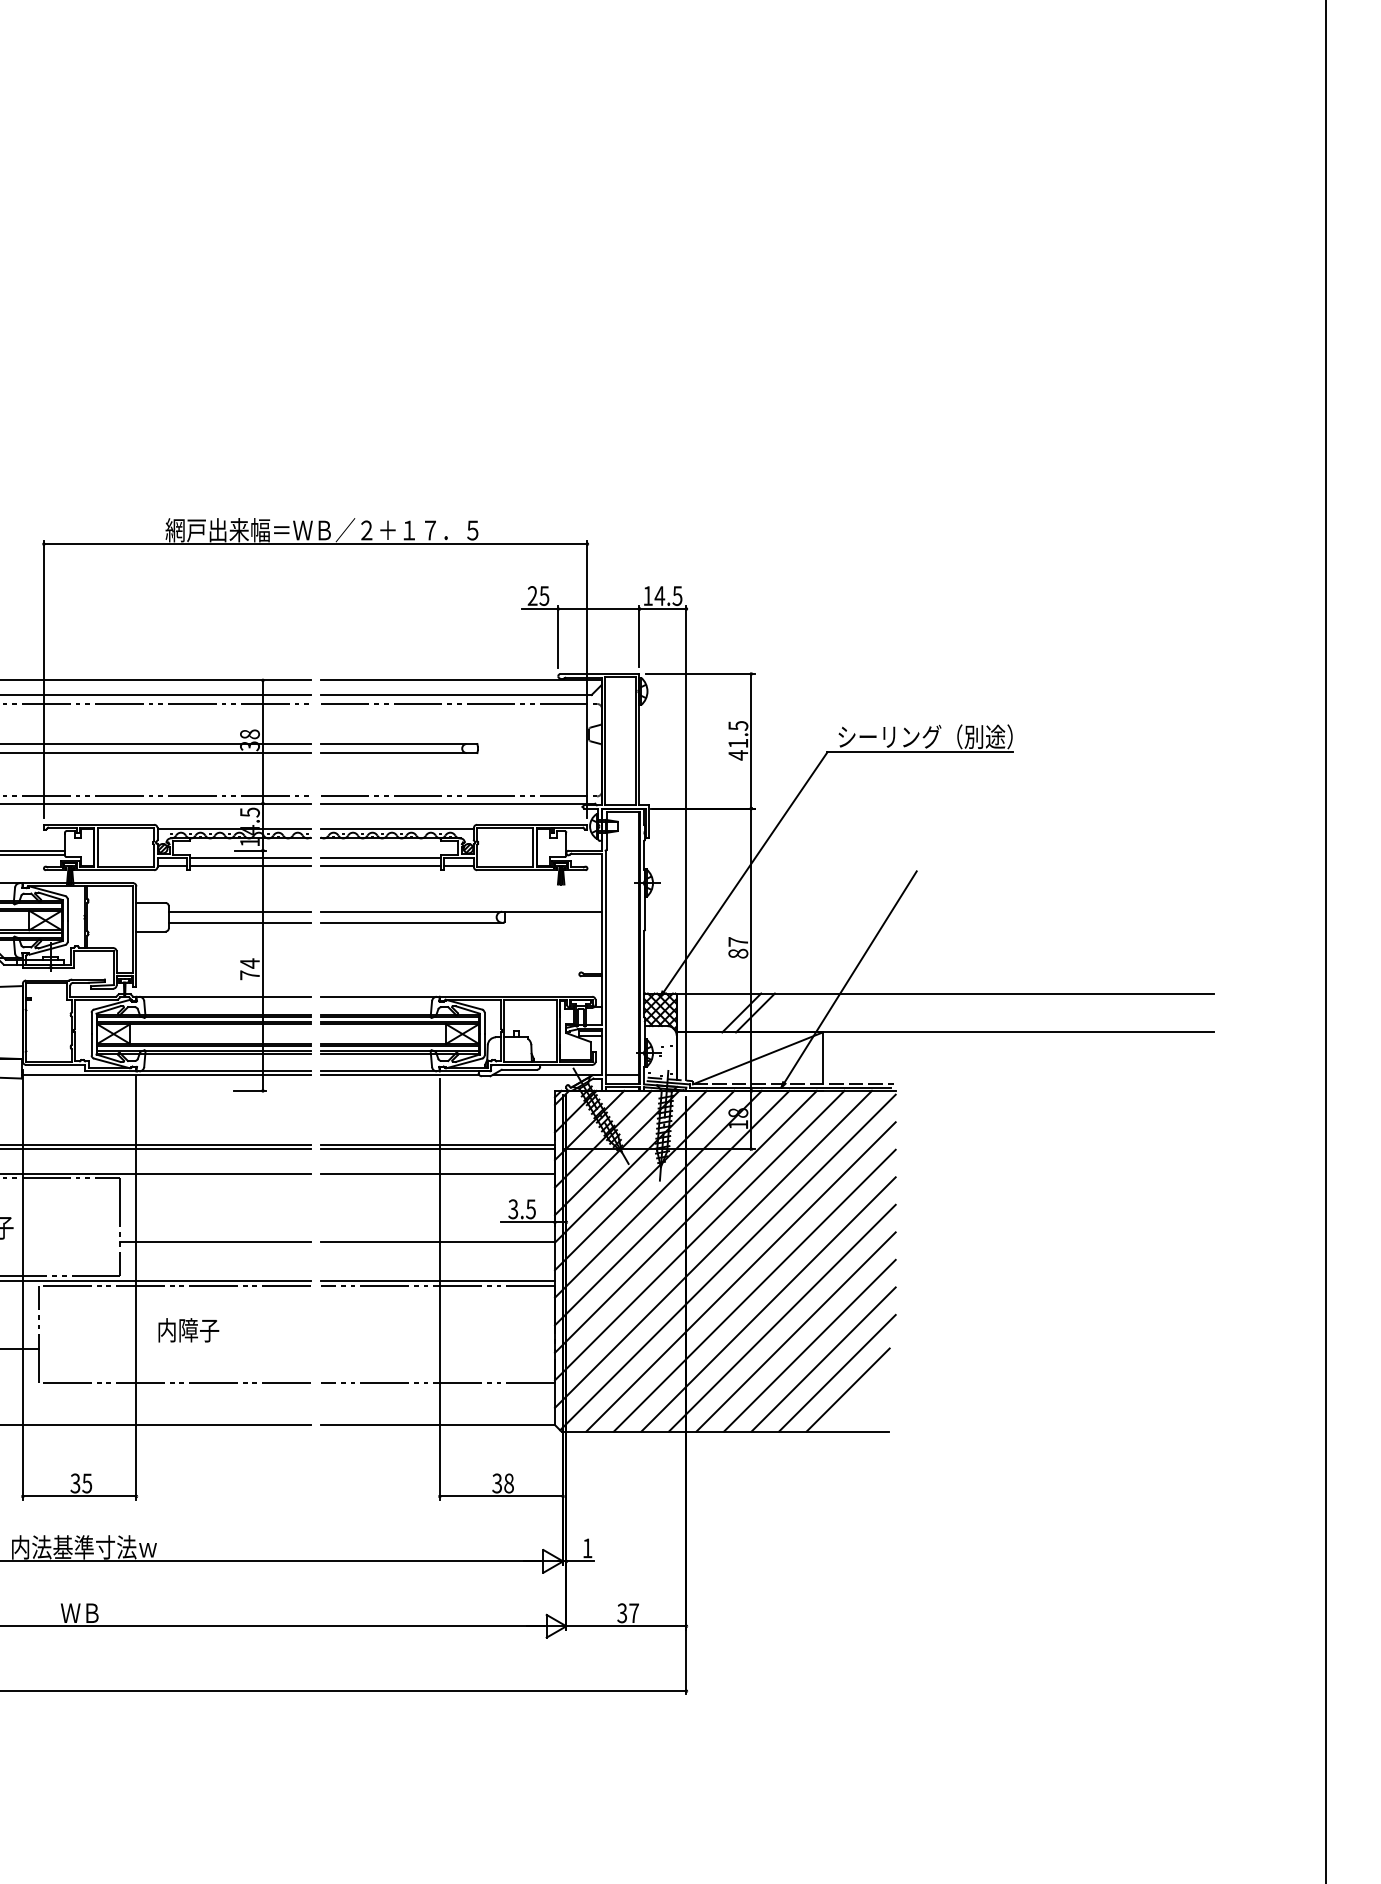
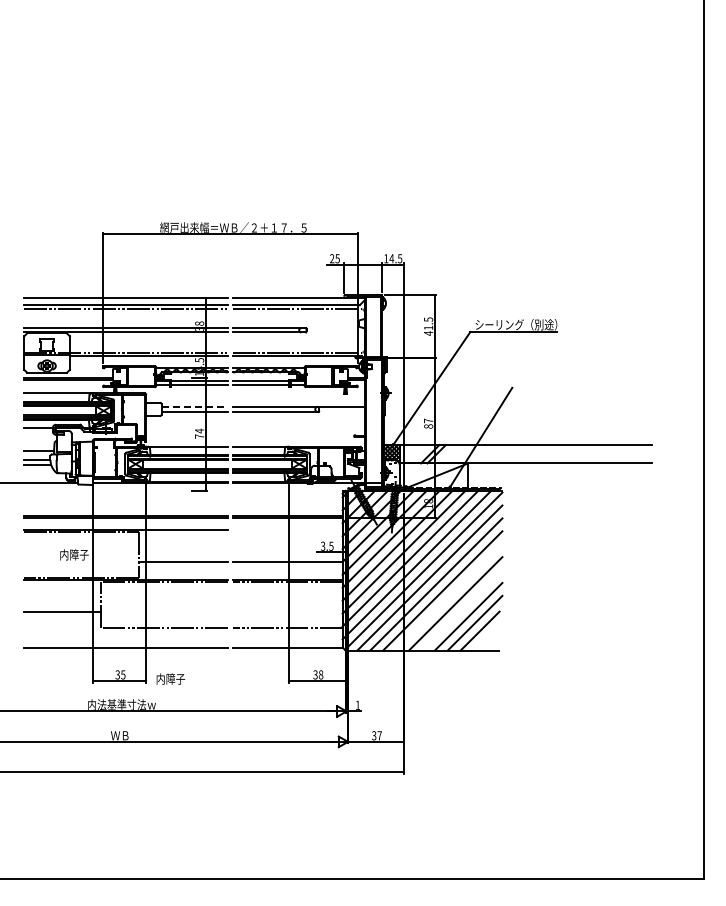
line: (241, 911) -> (195, 406), solid -> dashed
line: (437, 1173) -> (287, 529), removed
line: (782, 1318) -> (449, 597), removed
text: (187, 1329) -> (170, 678), moved
line: (808, 1346) -> (461, 610), removed

